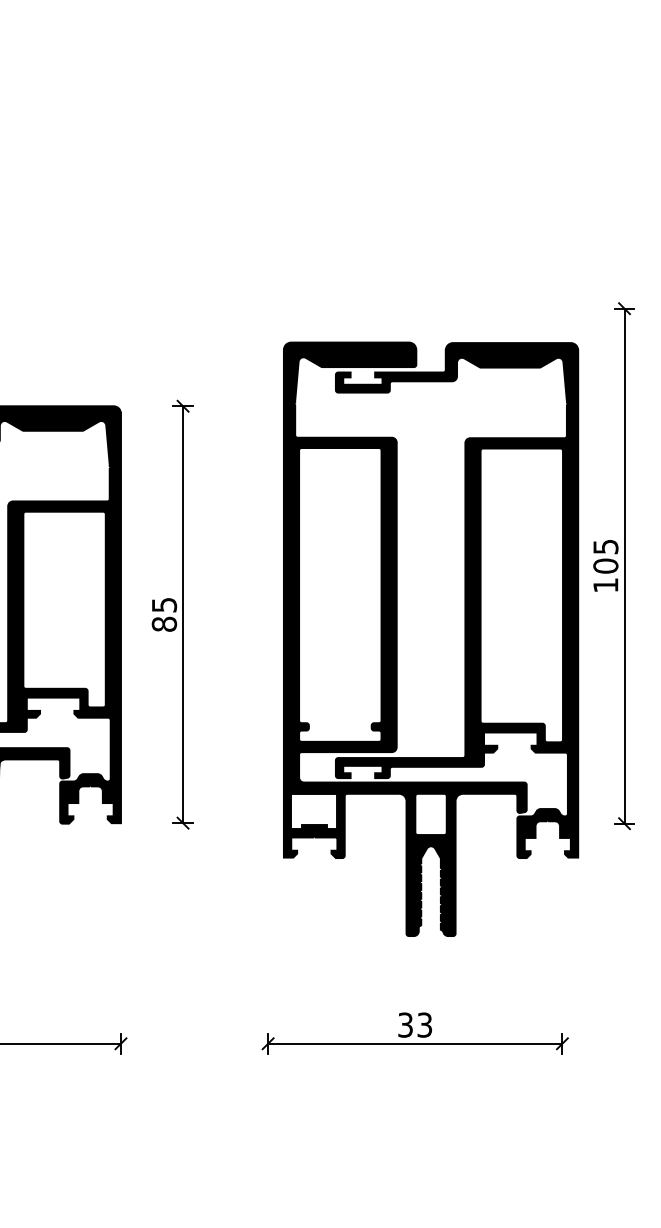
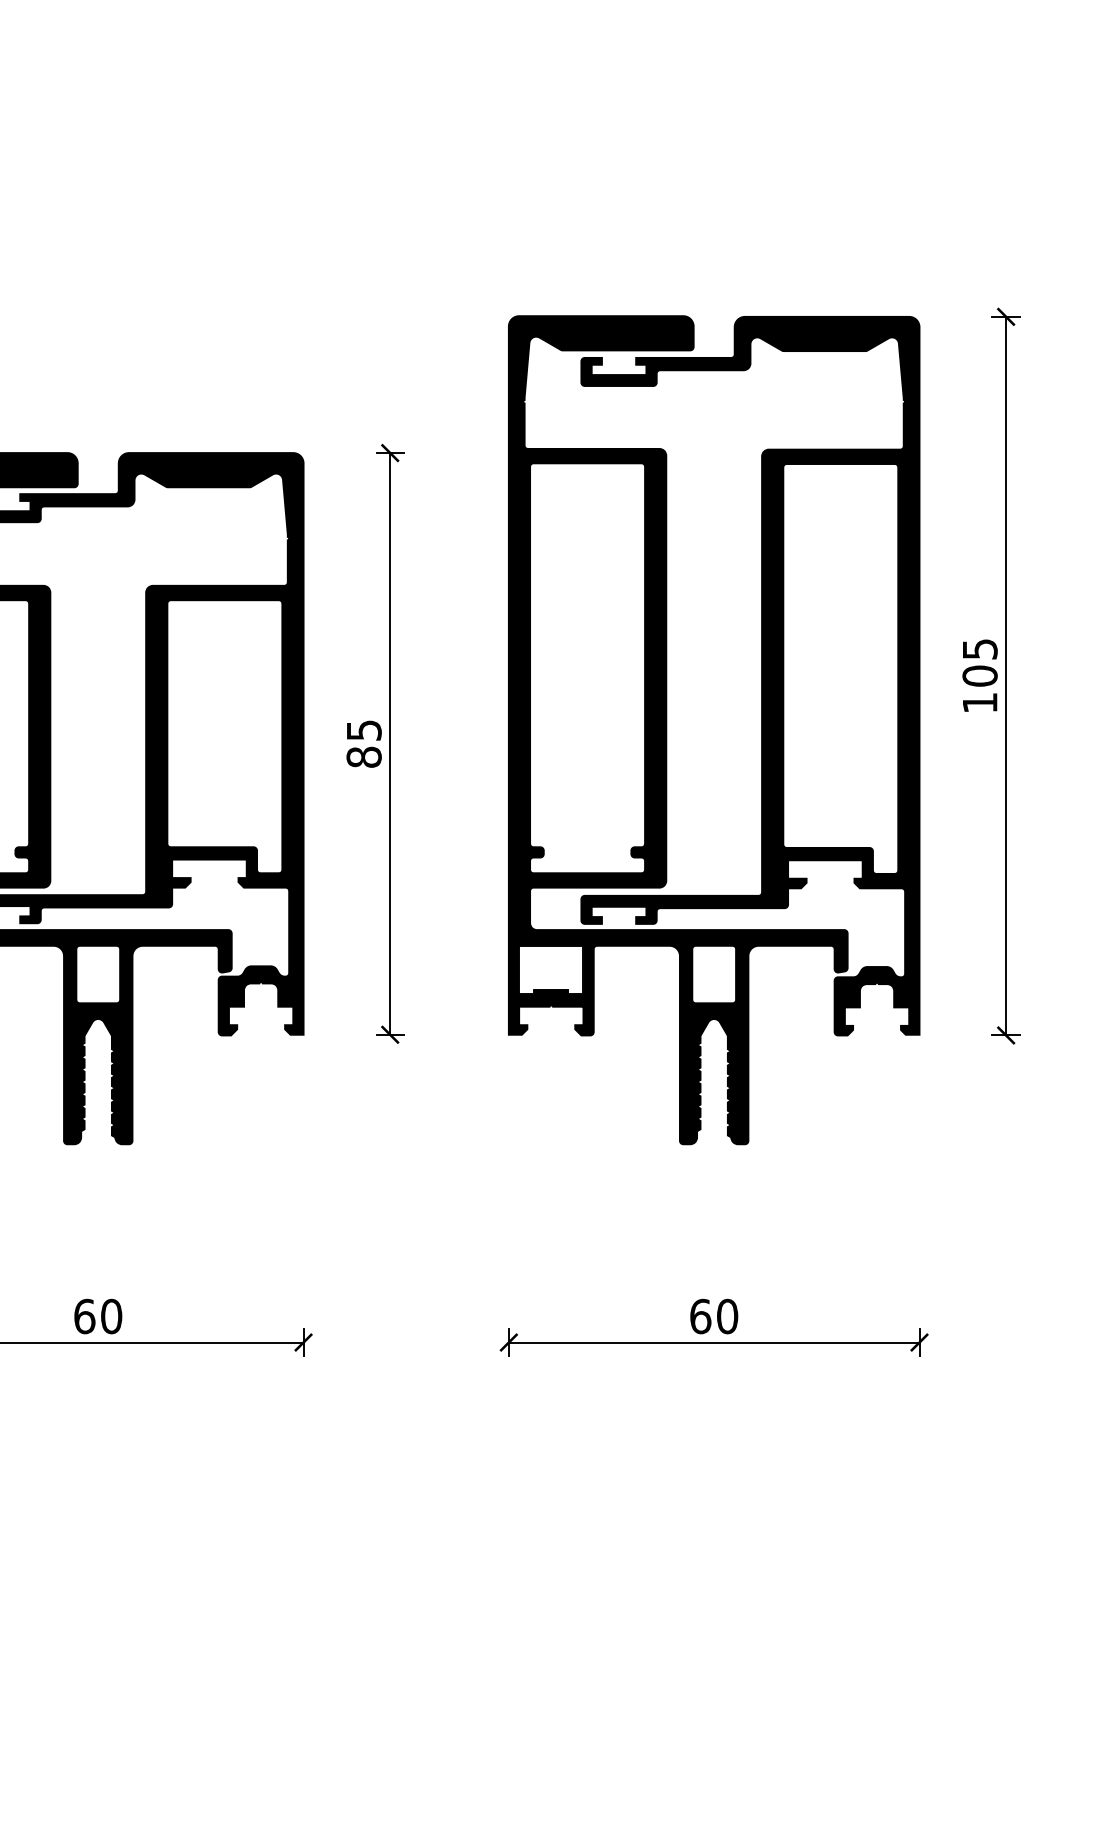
part: (397, 639) -> (667, 730), moved
text: (415, 1025) -> (714, 1316), 33 -> 60

